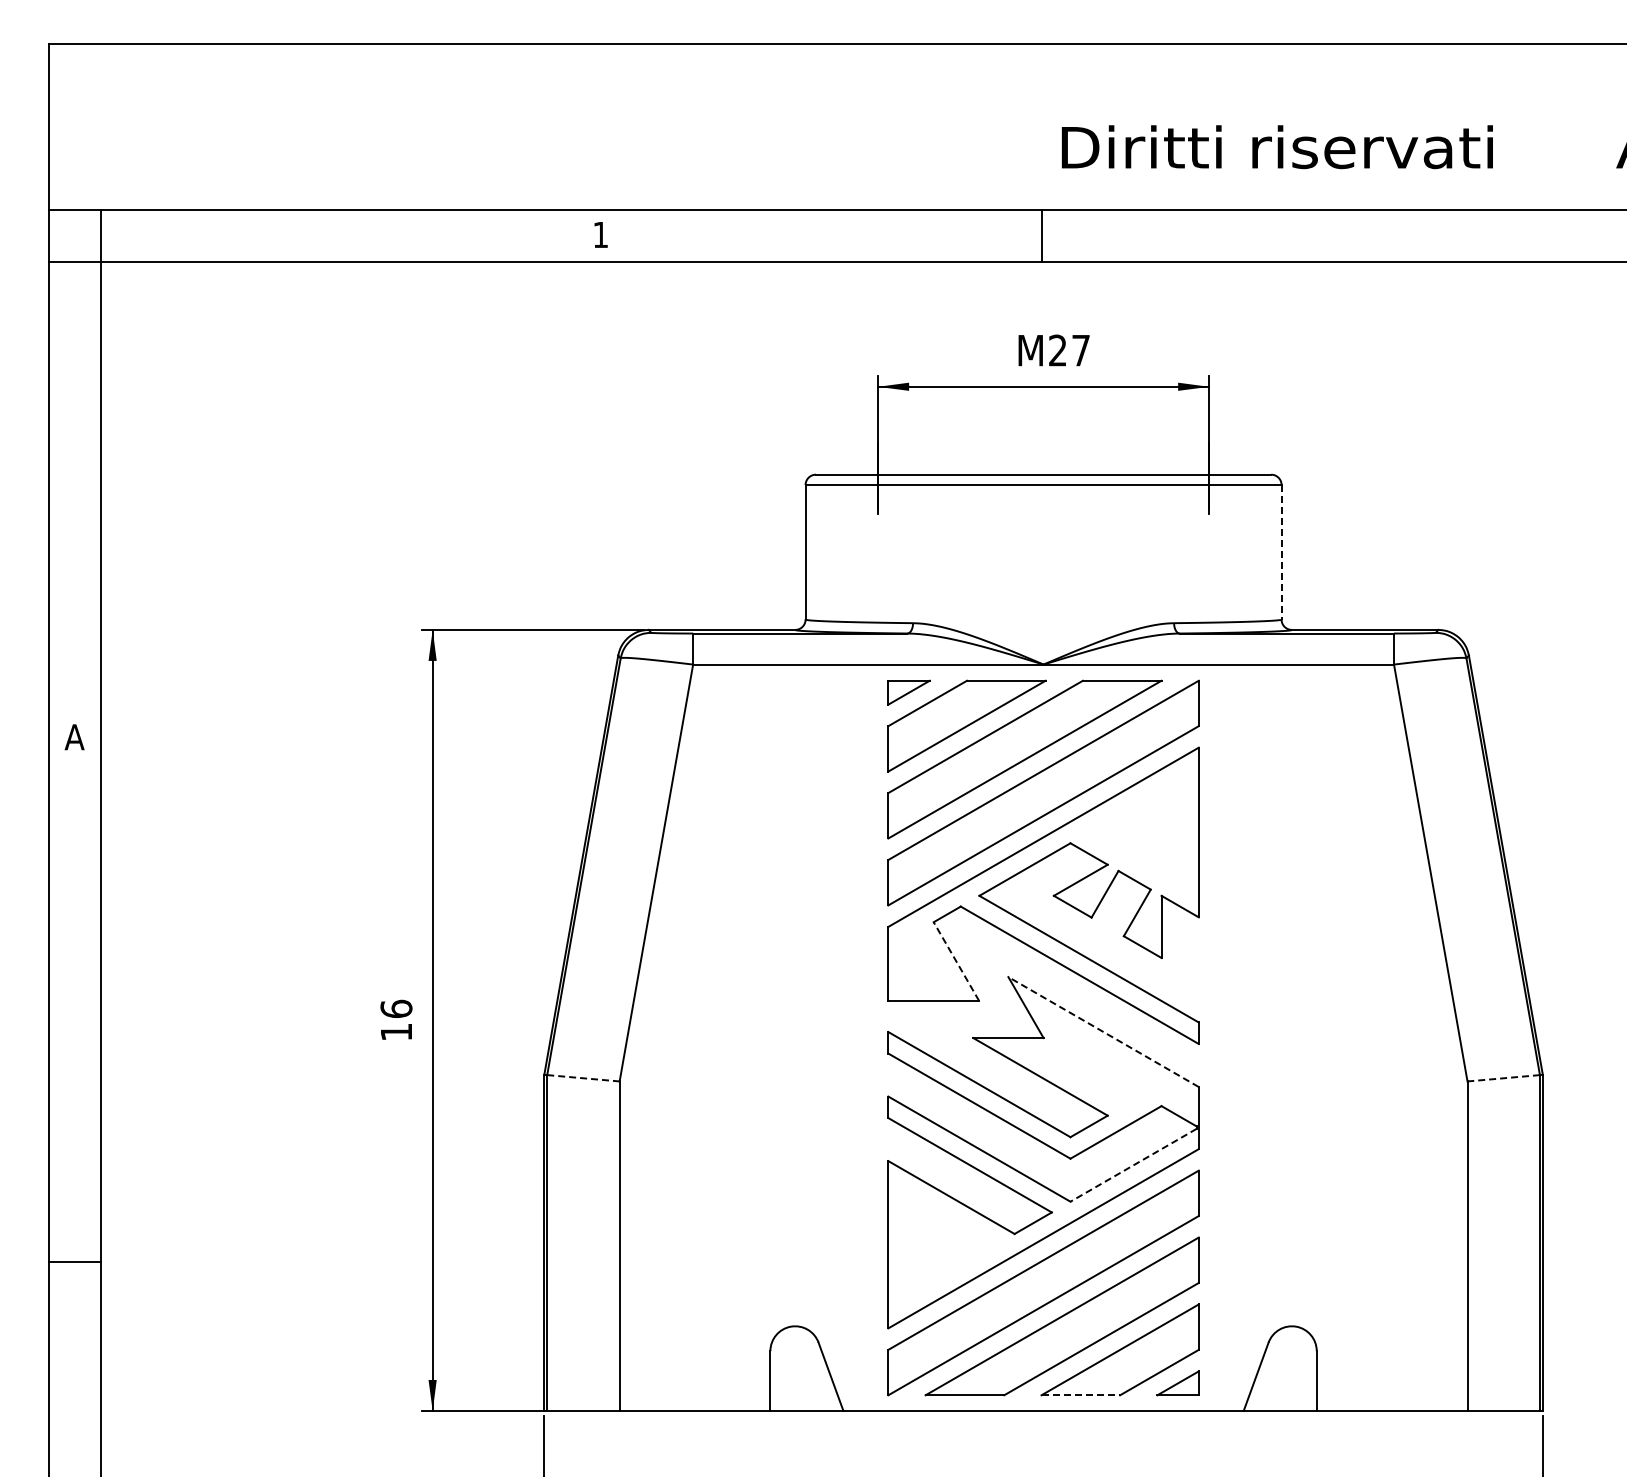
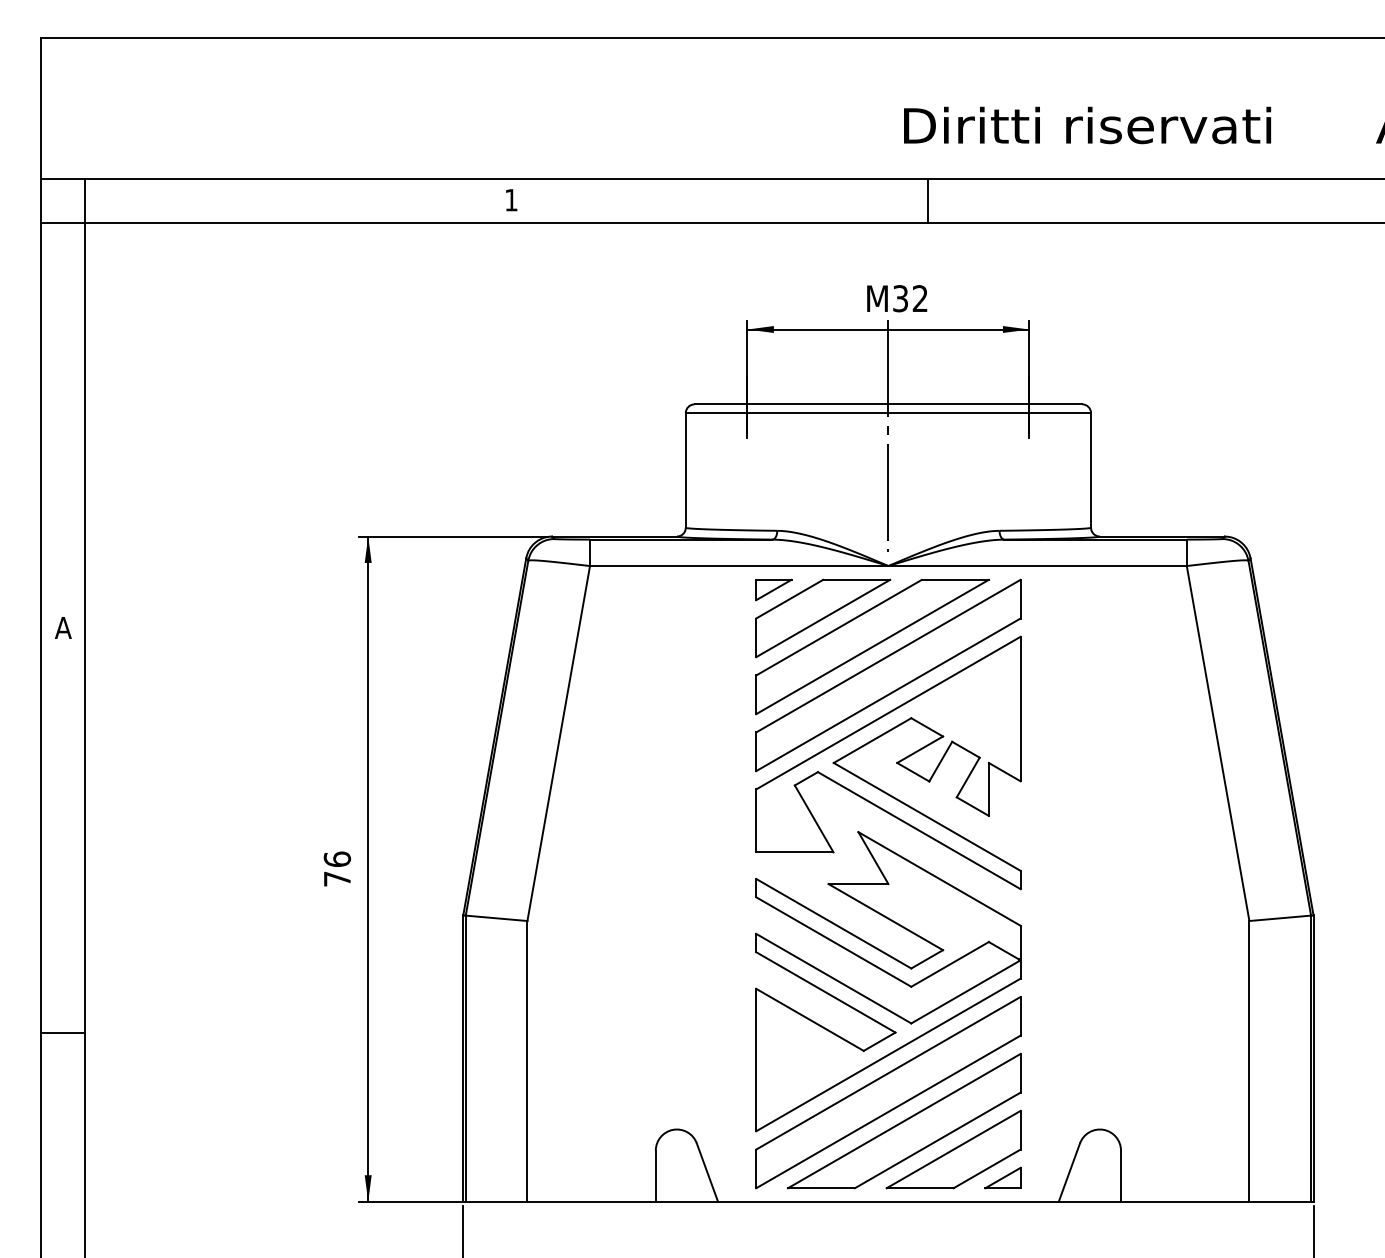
line: (1041, 235) -> (927, 200), moved
text: (1069, 350) -> (910, 298), 27 -> 32
line: (1043, 512) -> (888, 436), added
line: (1281, 552) -> (1091, 470), dashed -> solid
line: (956, 961) -> (814, 818), dashed -> solid
text: (396, 1031) -> (337, 878), 16 -> 76
line: (1103, 1032) -> (939, 879), dashed -> solid
line: (583, 1078) -> (496, 918), dashed -> solid
line: (1503, 1078) -> (1280, 918), dashed -> solid
line: (1133, 1165) -> (964, 992), dashed -> solid
line: (74, 1262) -> (63, 1033), moved
line: (1081, 1395) -> (920, 1188), dashed -> solid

